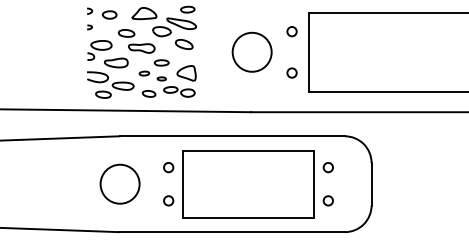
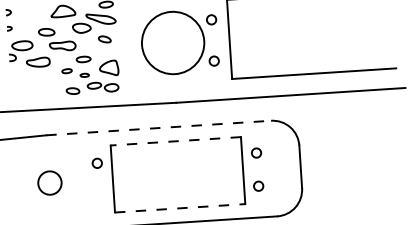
part: (109, 14) -> (28, 14), removed
part: (183, 43) -> (104, 38), size x0.7
circle: (251, 51) -> (172, 42), size x1.6
part: (110, 84) -> (33, 84), removed
line: (232, 136) -> (158, 128), solid -> dashed
line: (248, 150) -> (175, 141), solid -> dashed
circle: (119, 183) -> (49, 182), size x0.6
circle: (168, 200) -> (99, 196), removed
line: (249, 217) -> (181, 207), solid -> dashed

